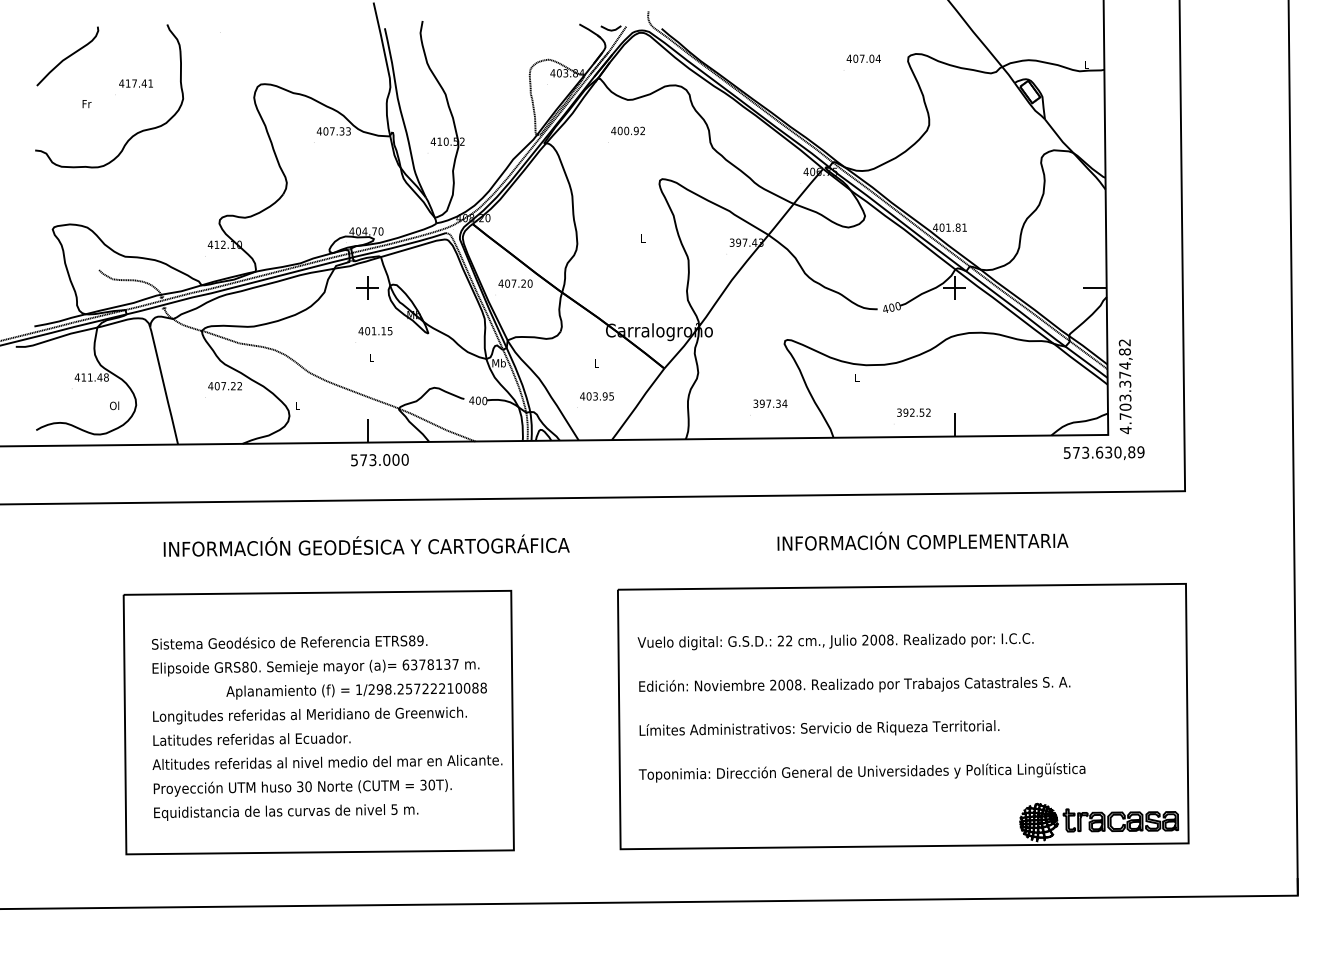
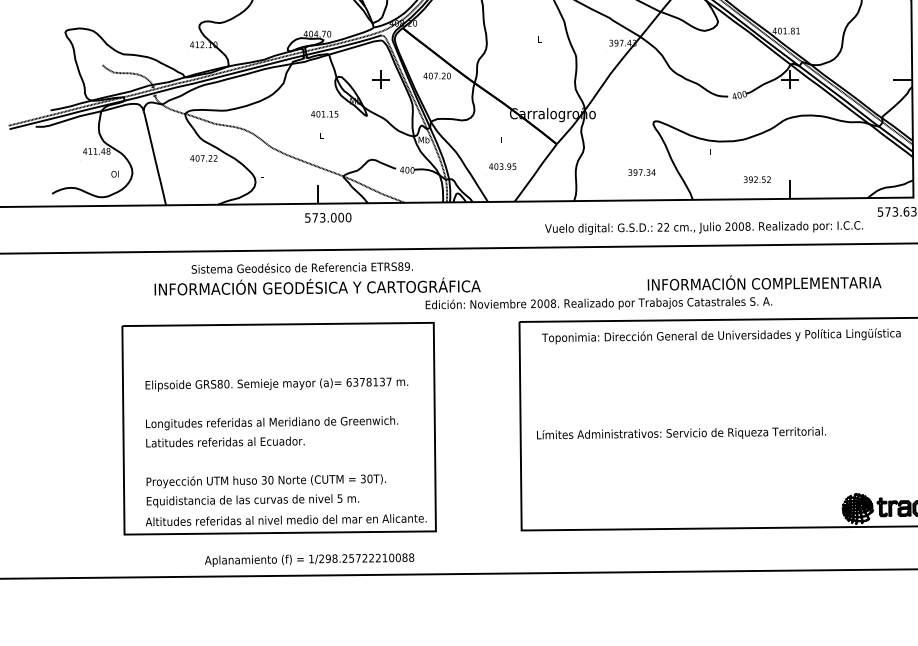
part: (367, 287) -> (380, 79), moved
text: (835, 641) -> (703, 227), moved
text: (289, 642) -> (302, 267), moved
text: (854, 684) -> (598, 303), moved
text: (356, 690) -> (309, 559), moved
text: (327, 762) -> (286, 520), moved
text: (861, 772) -> (720, 336), moved

